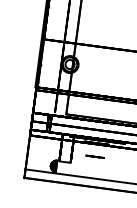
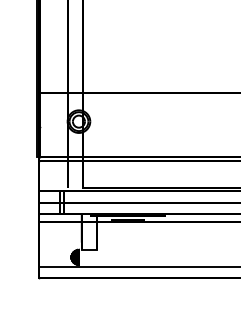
line: (94, 157) -> (127, 238), removed

